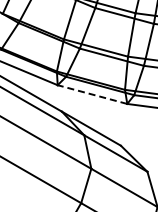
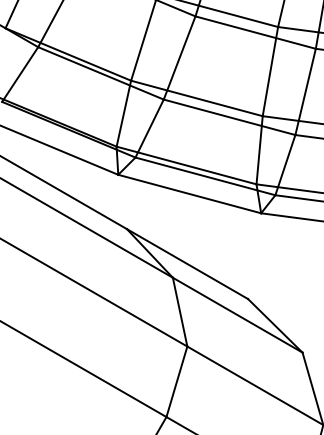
line: (92, 94) -> (189, 193), dashed -> solid

